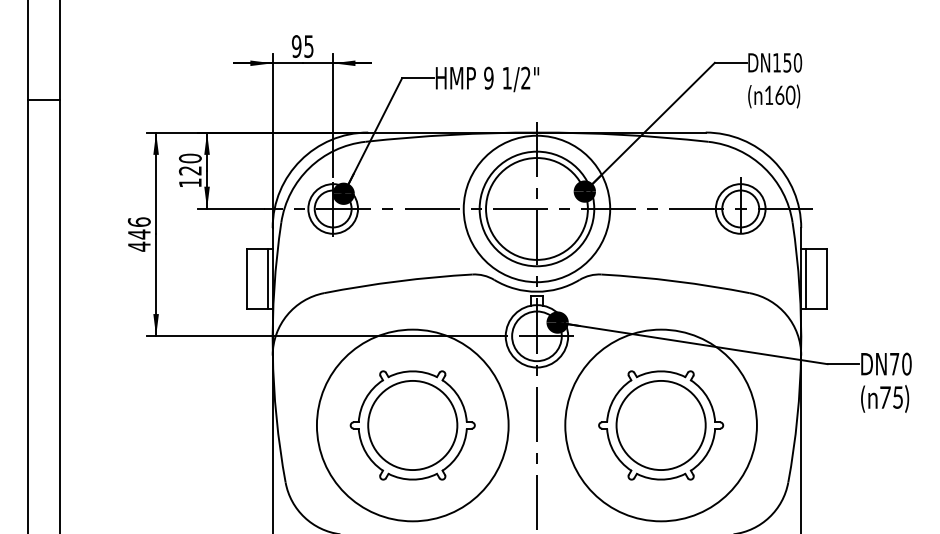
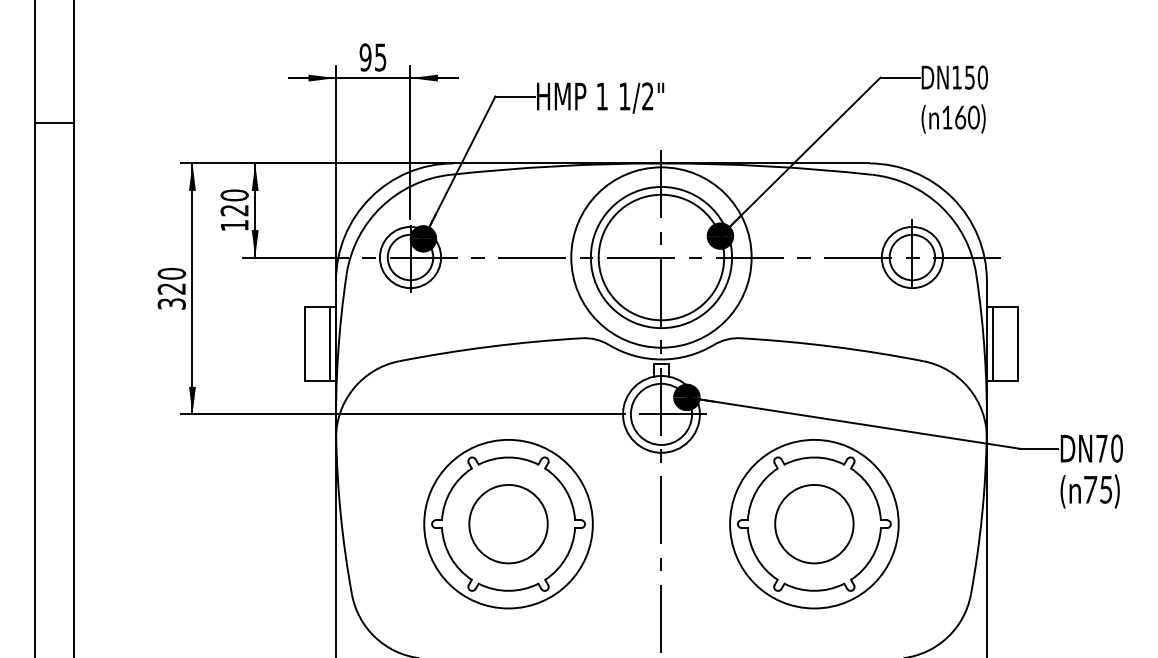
text: (488, 77) -> (601, 95), 9 -> 1
text: (138, 234) -> (170, 288), 446 -> 320
circle: (412, 425) -> (508, 524), size x0.71
circle: (412, 425) -> (508, 524), size x0.71
circle: (660, 425) -> (813, 524), size x0.71
circle: (660, 425) -> (813, 524), size x0.71

